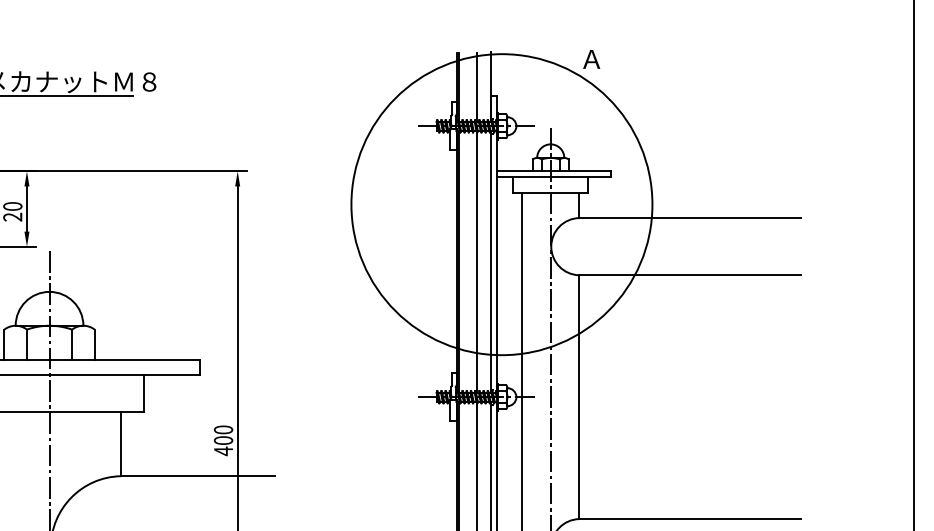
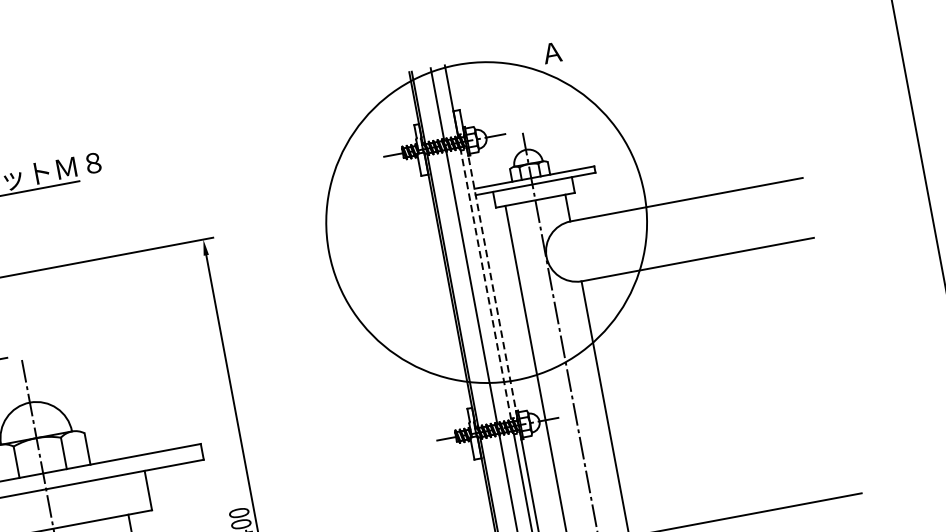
line: (490, 262) -> (486, 285), solid -> dashed
line: (496, 262) -> (492, 284), solid -> dashed

